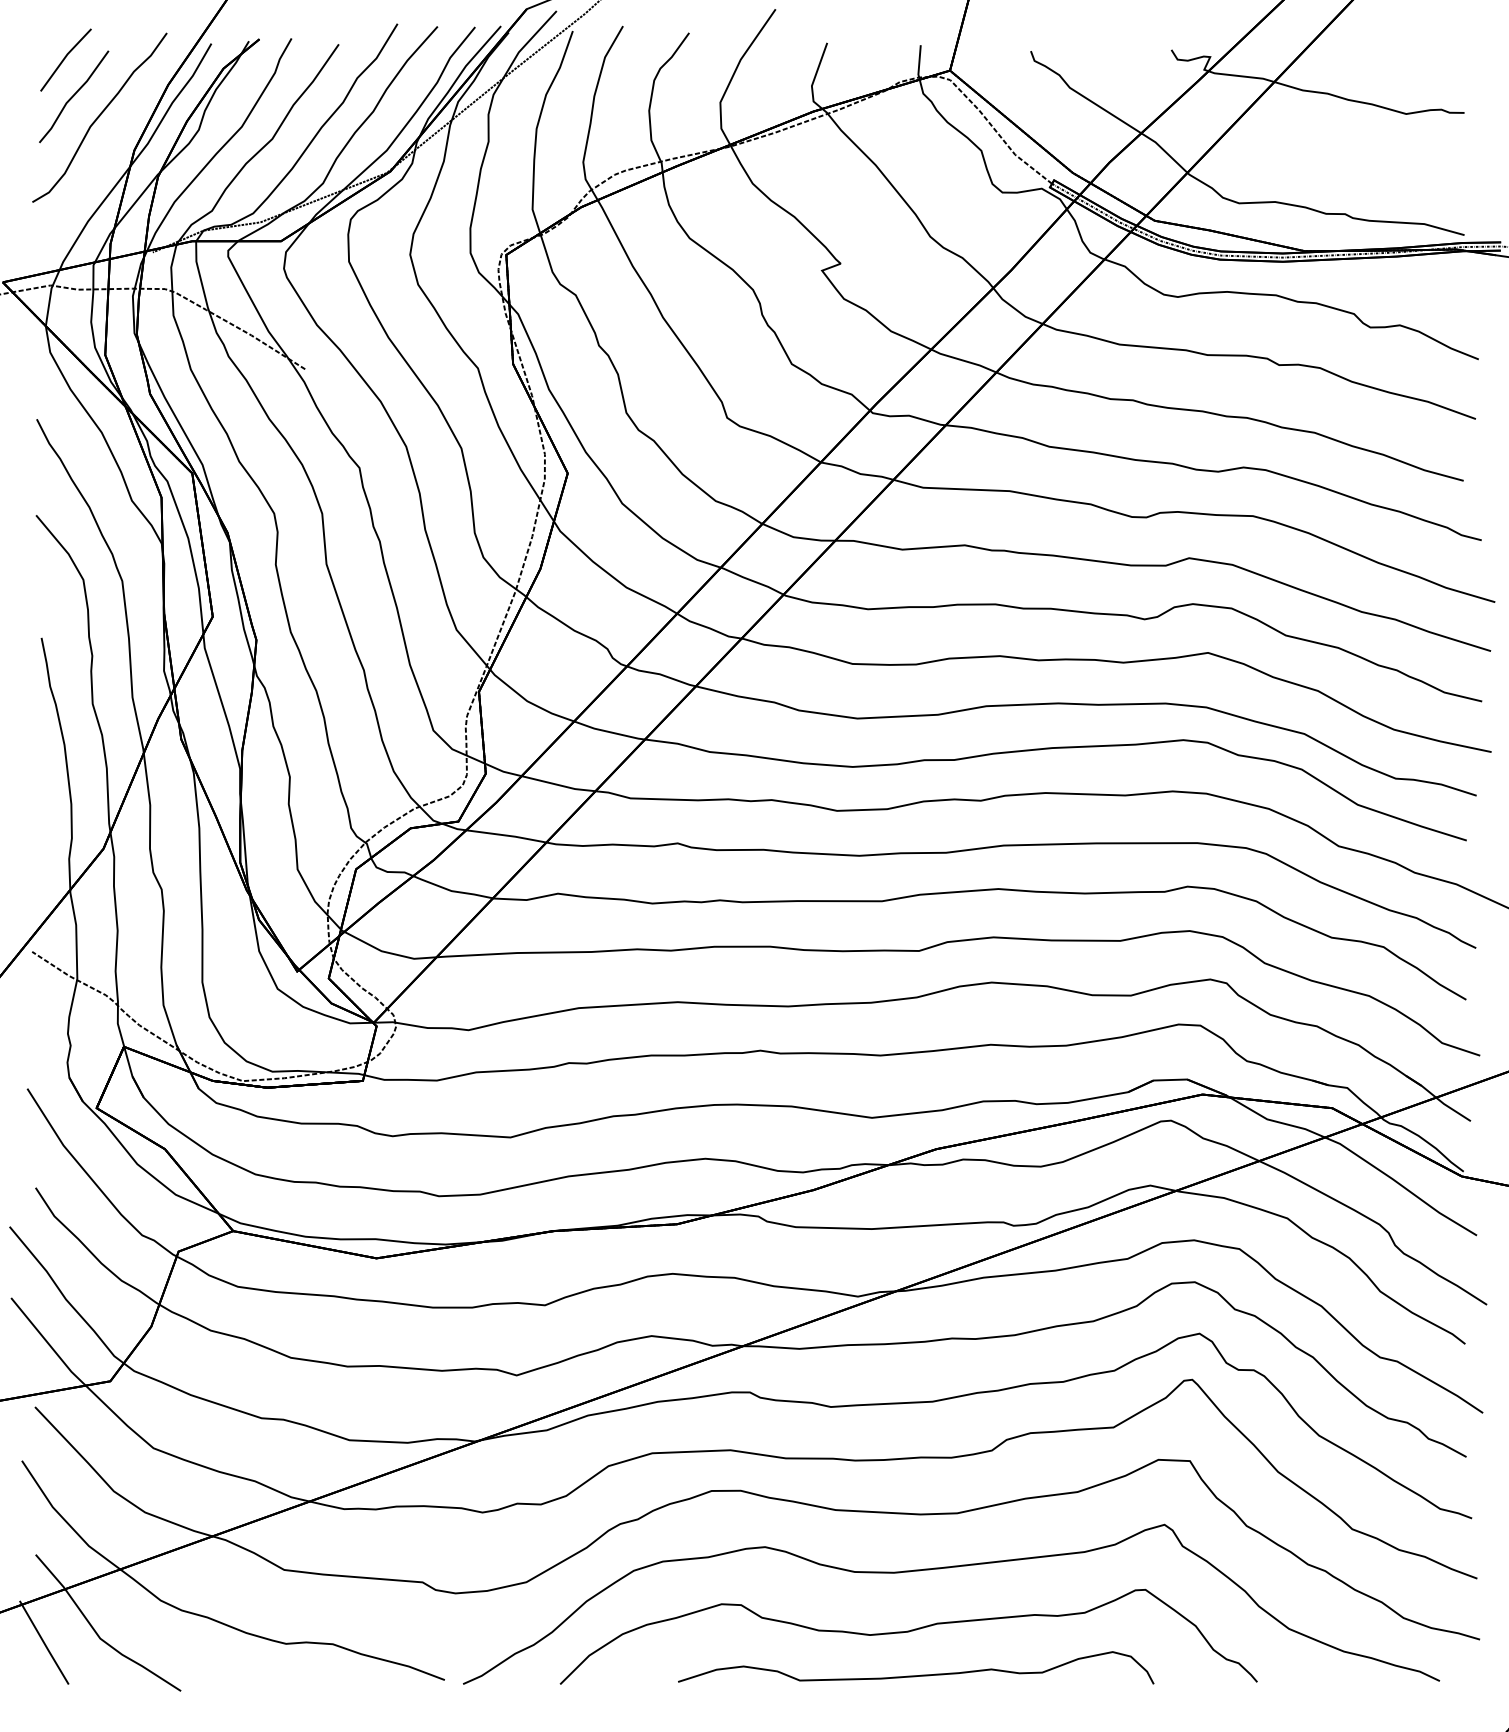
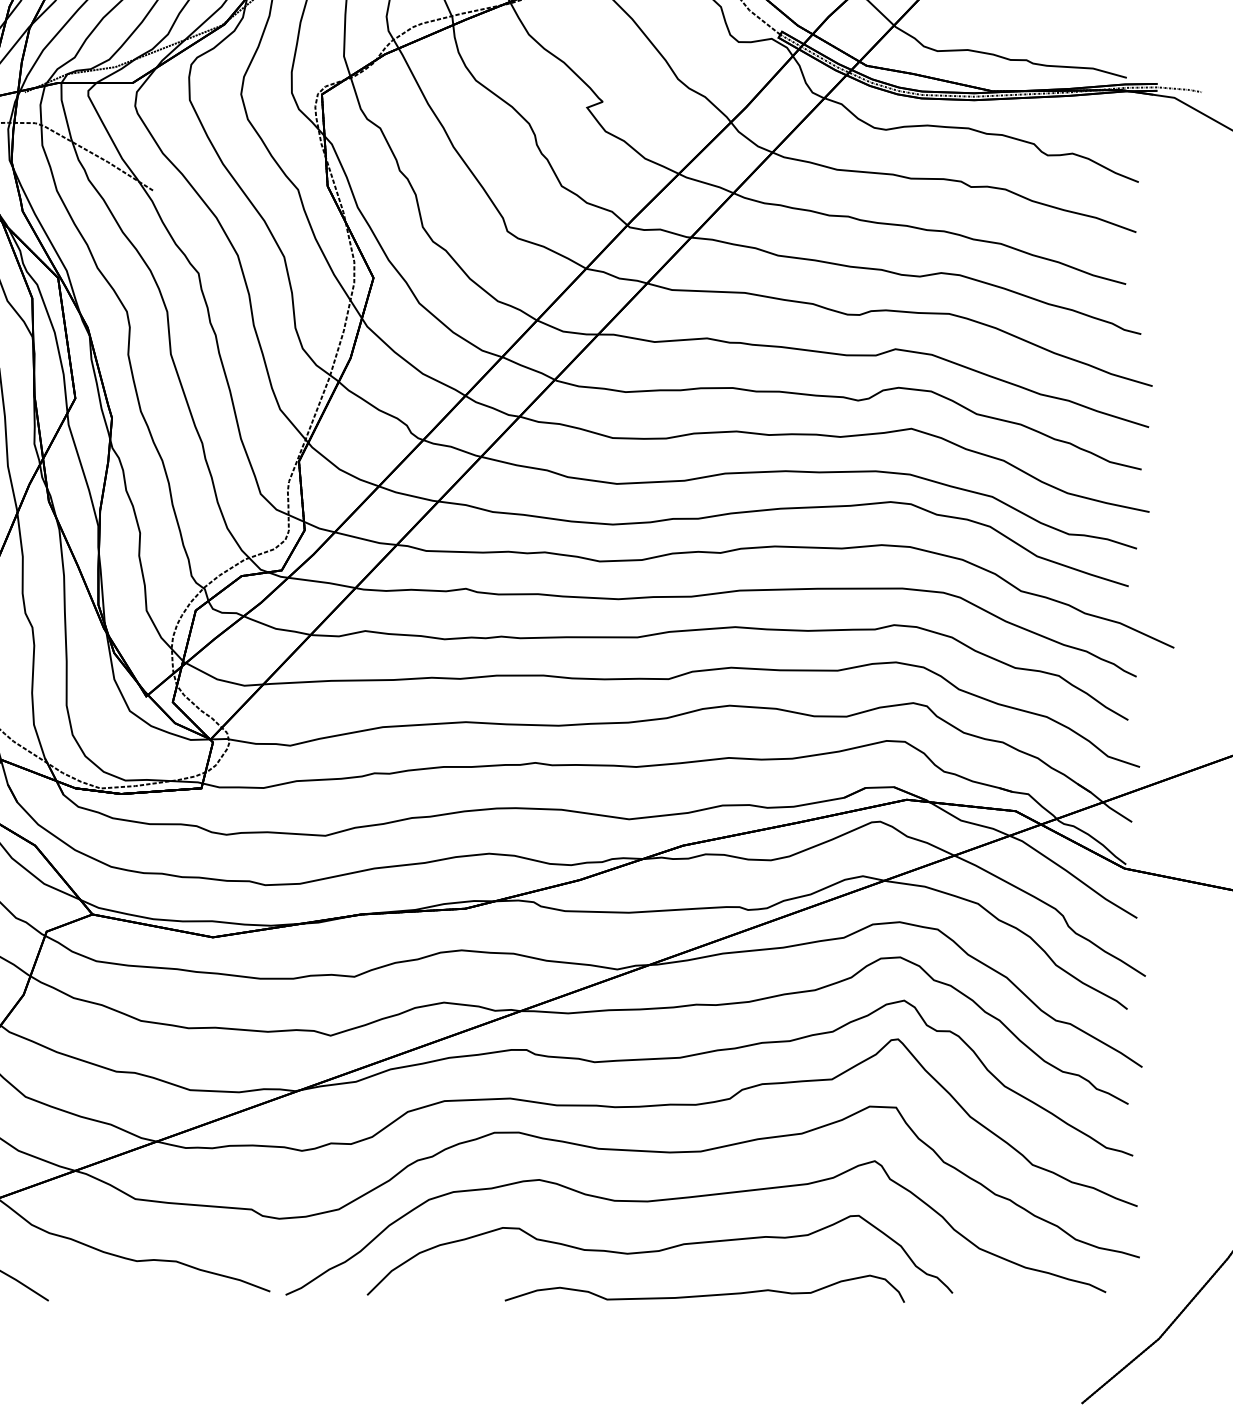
curve: (916, 1675) -> (705, 1295), moved

